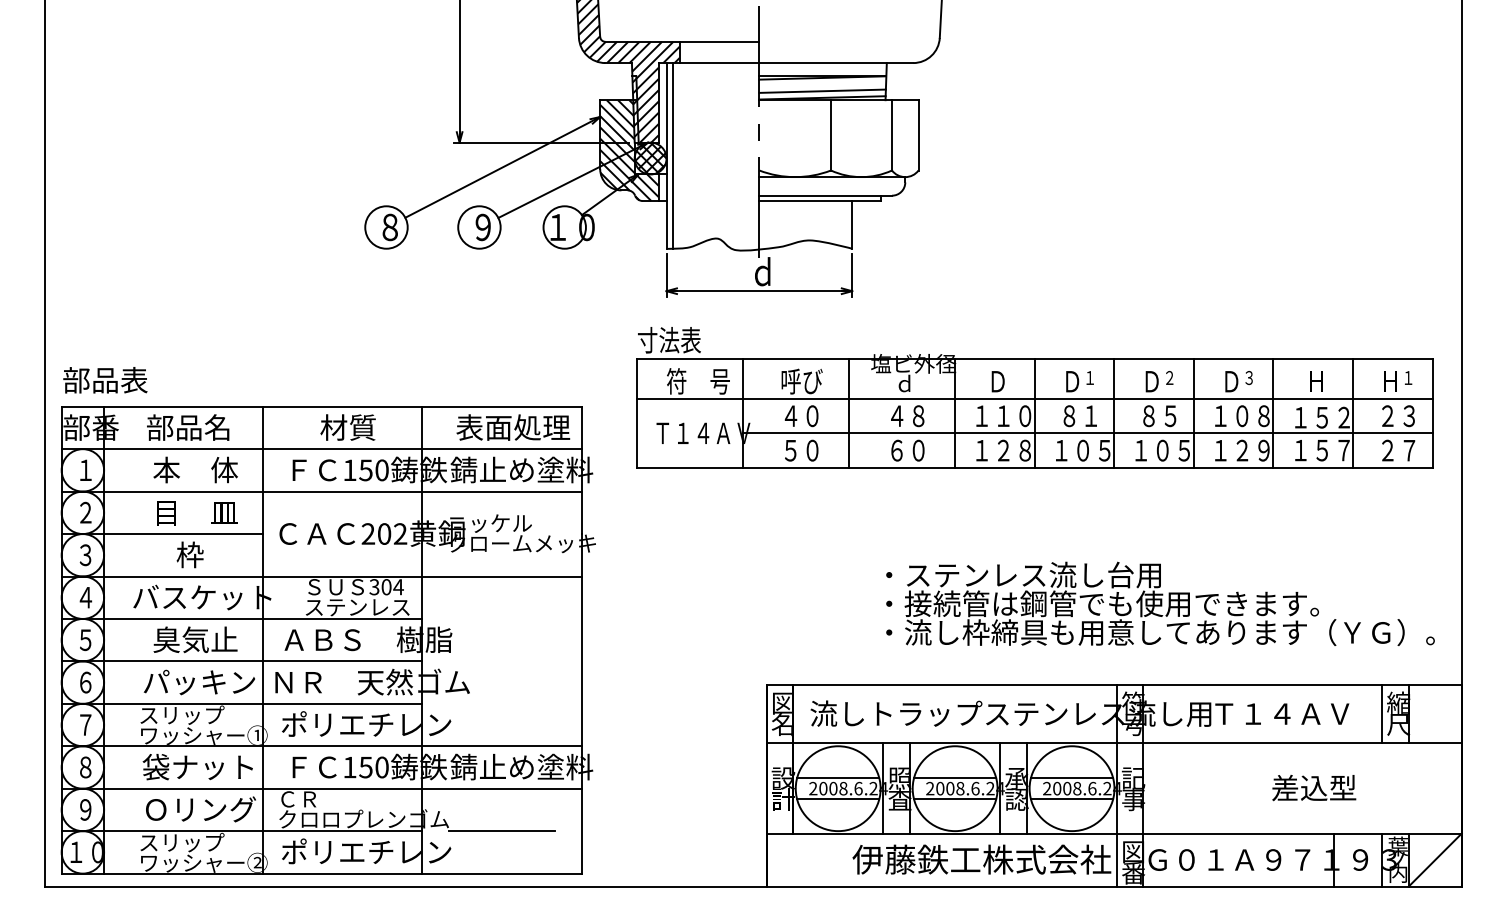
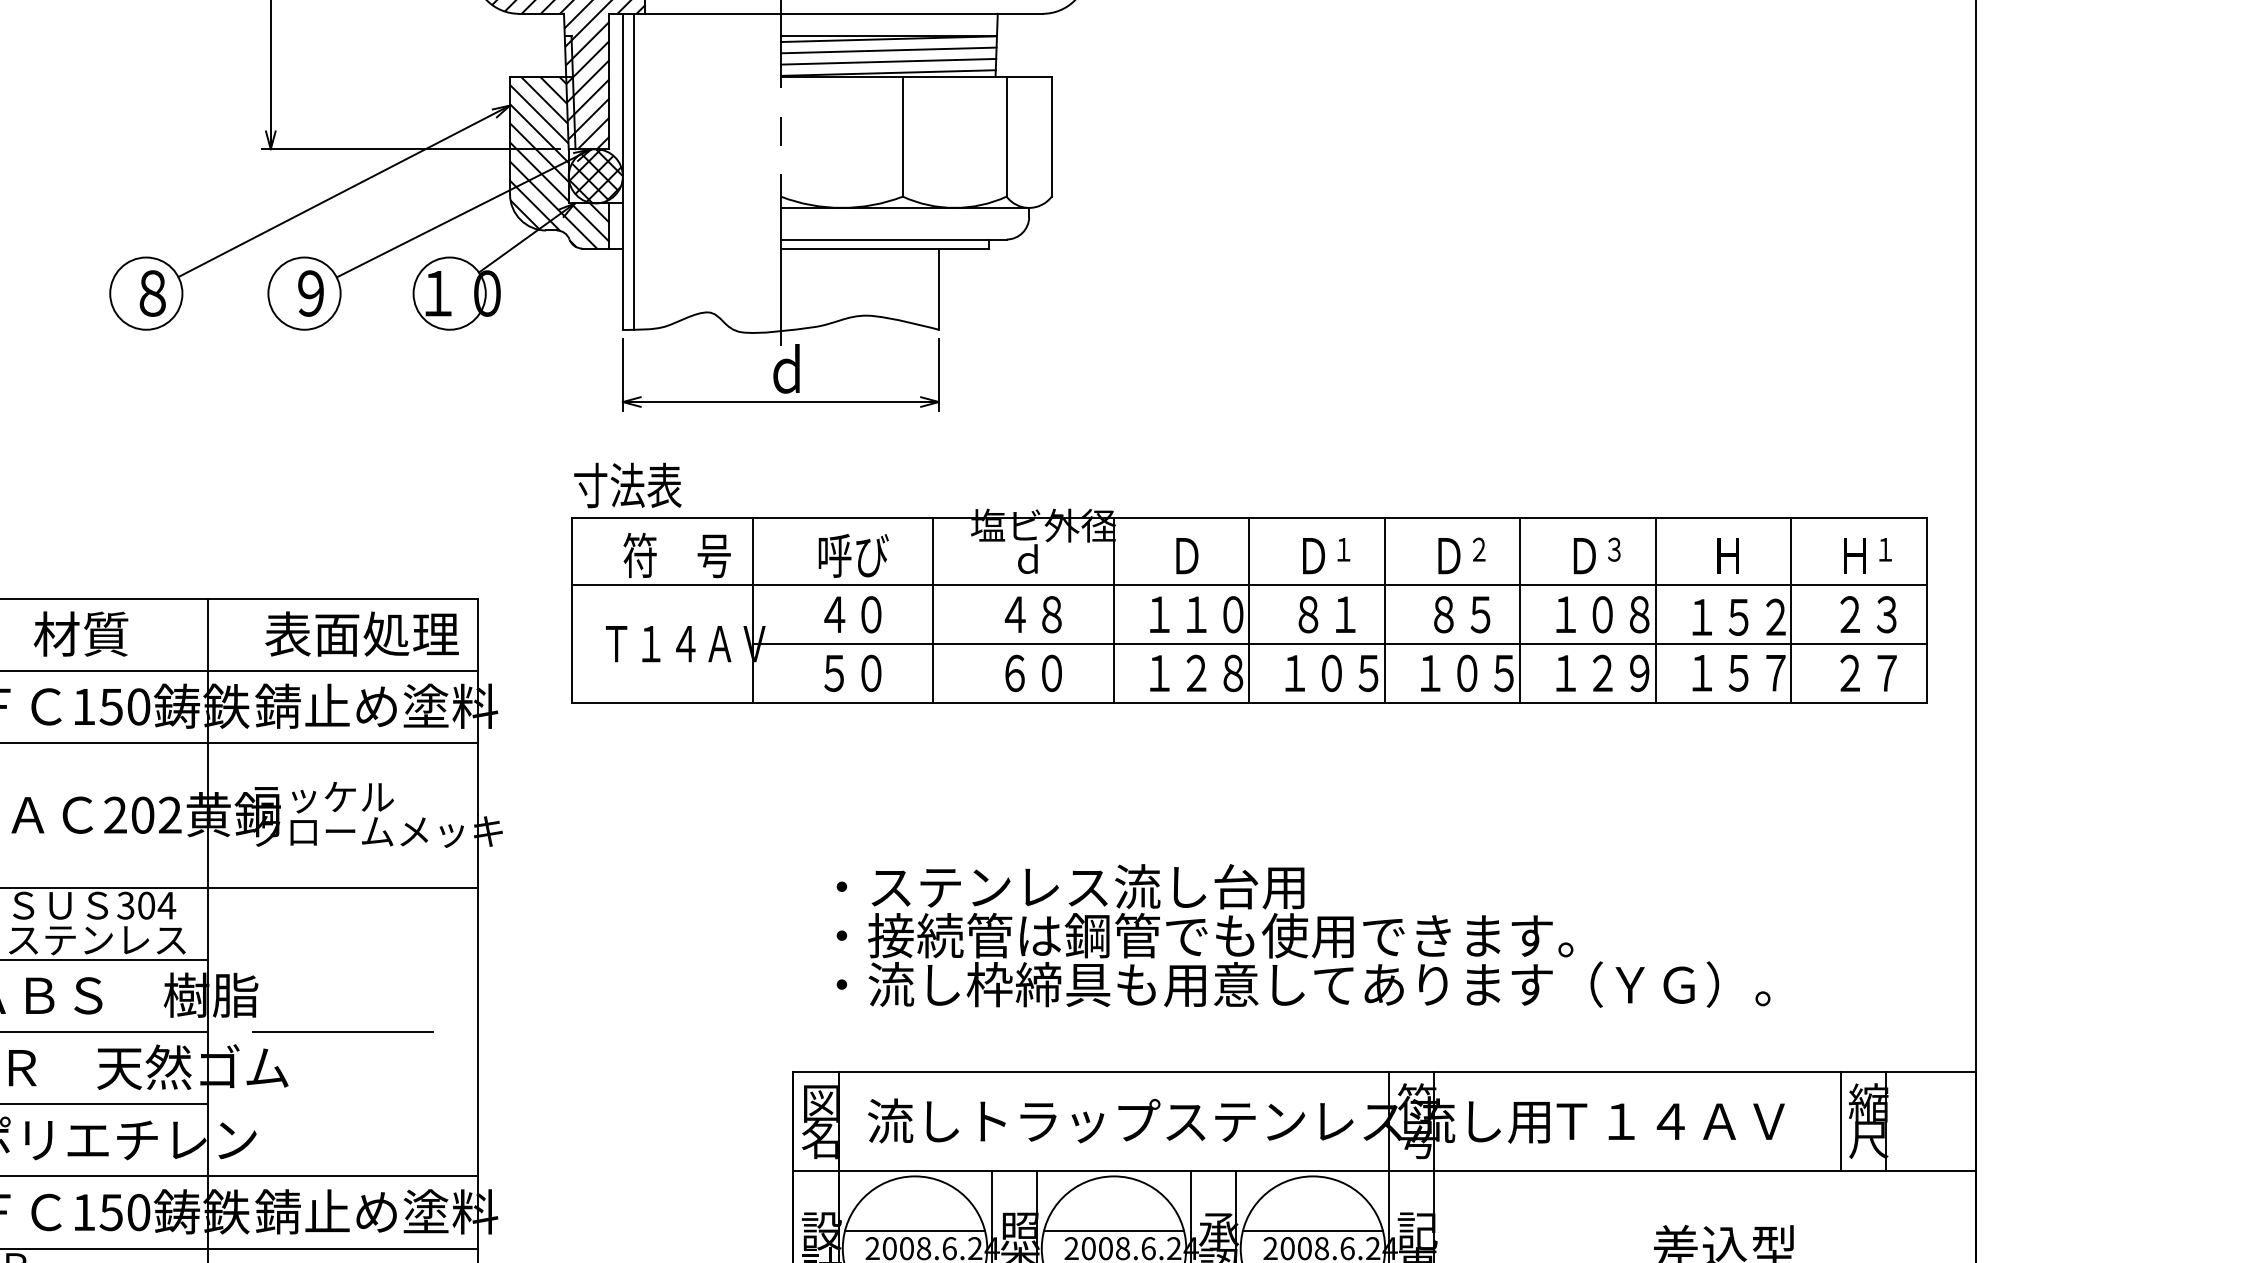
line: (822, 84) -> (888, 50), added
text: (1160, 603) -> (1303, 935), moved
line: (501, 661) -> (342, 1032), added

